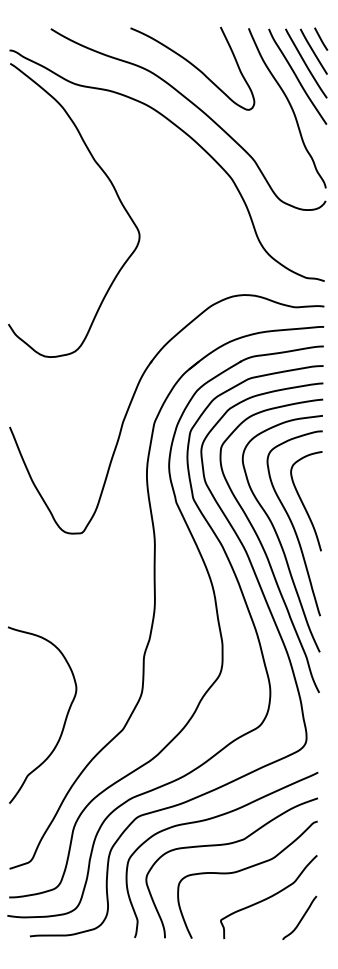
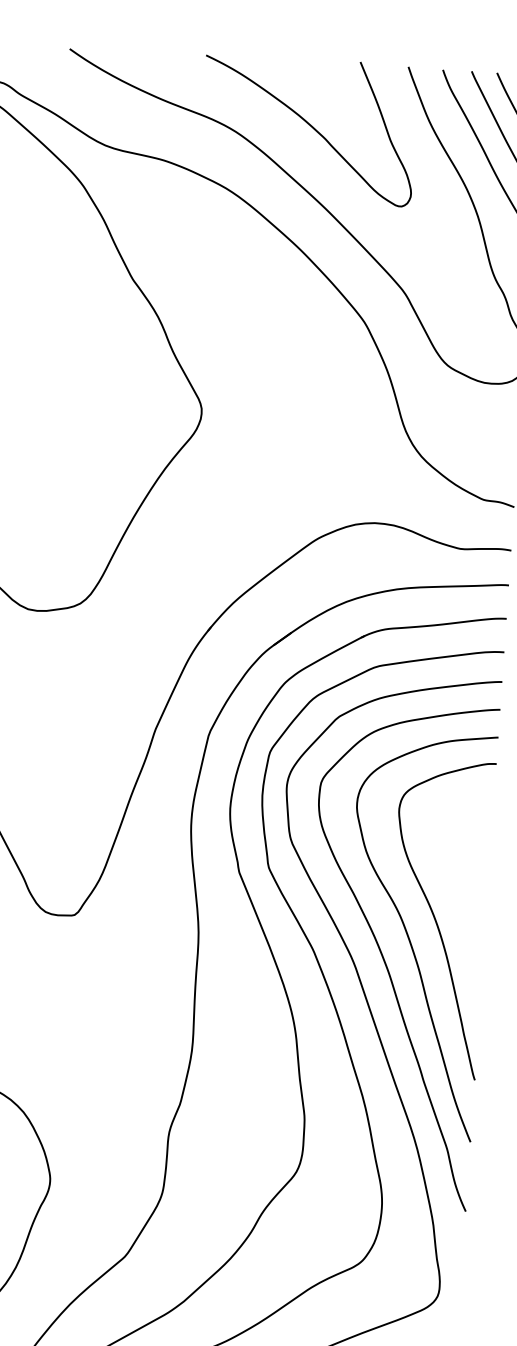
curve: (303, 502) -> (456, 884), removed

